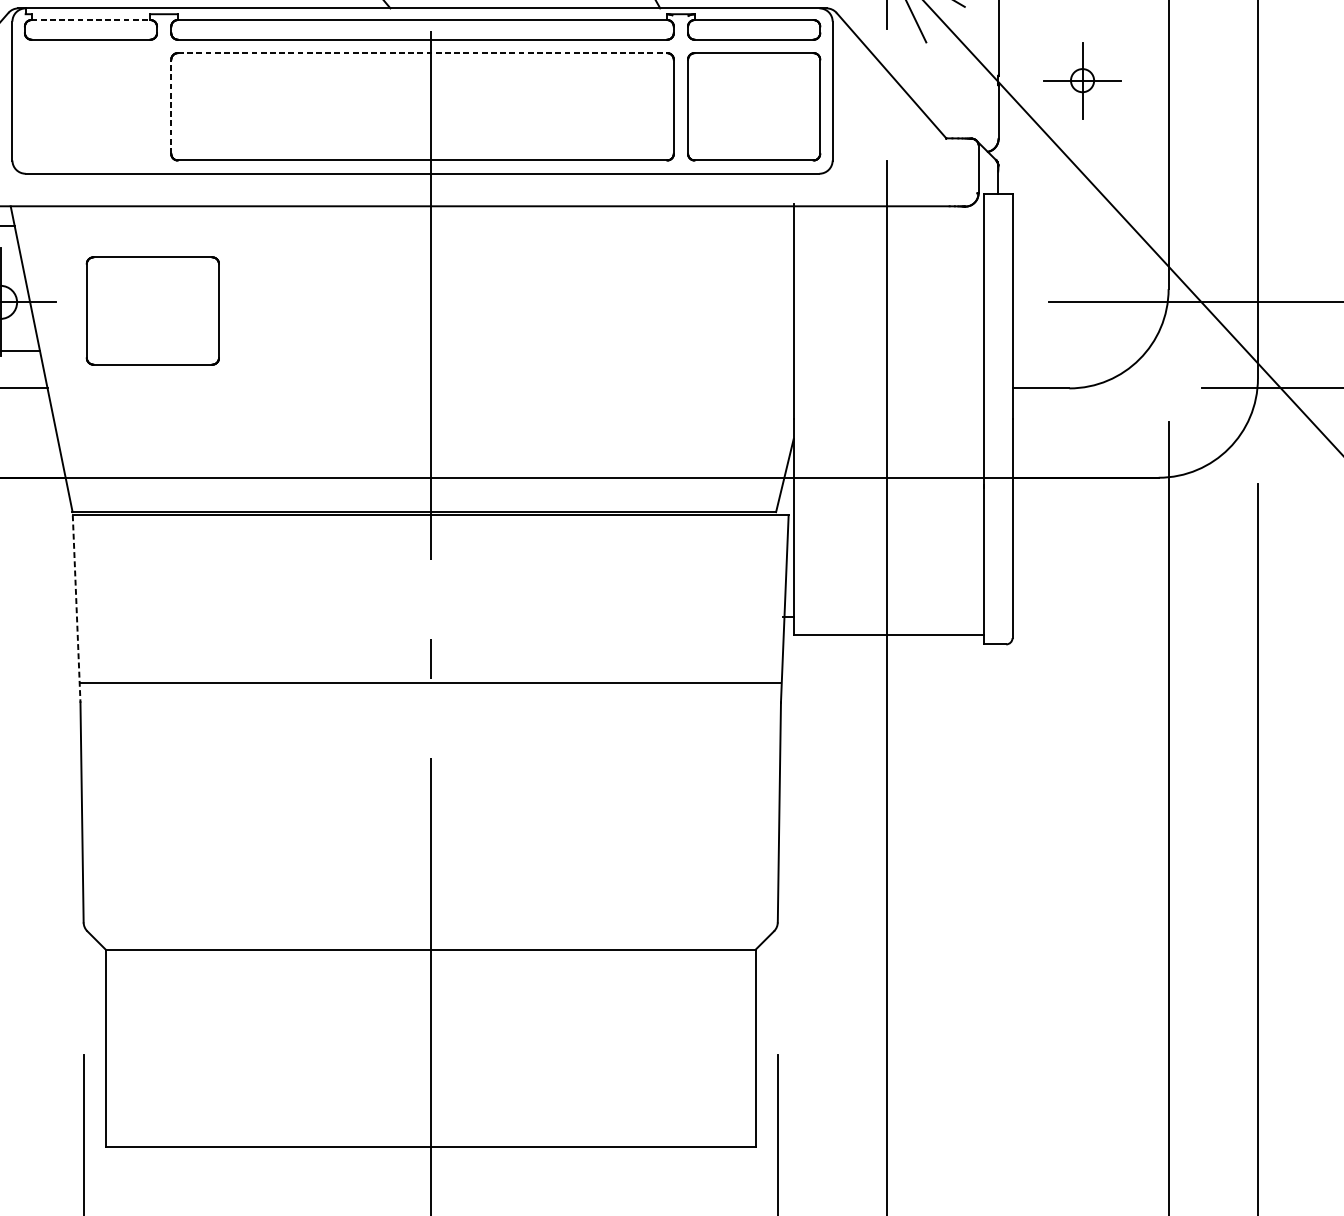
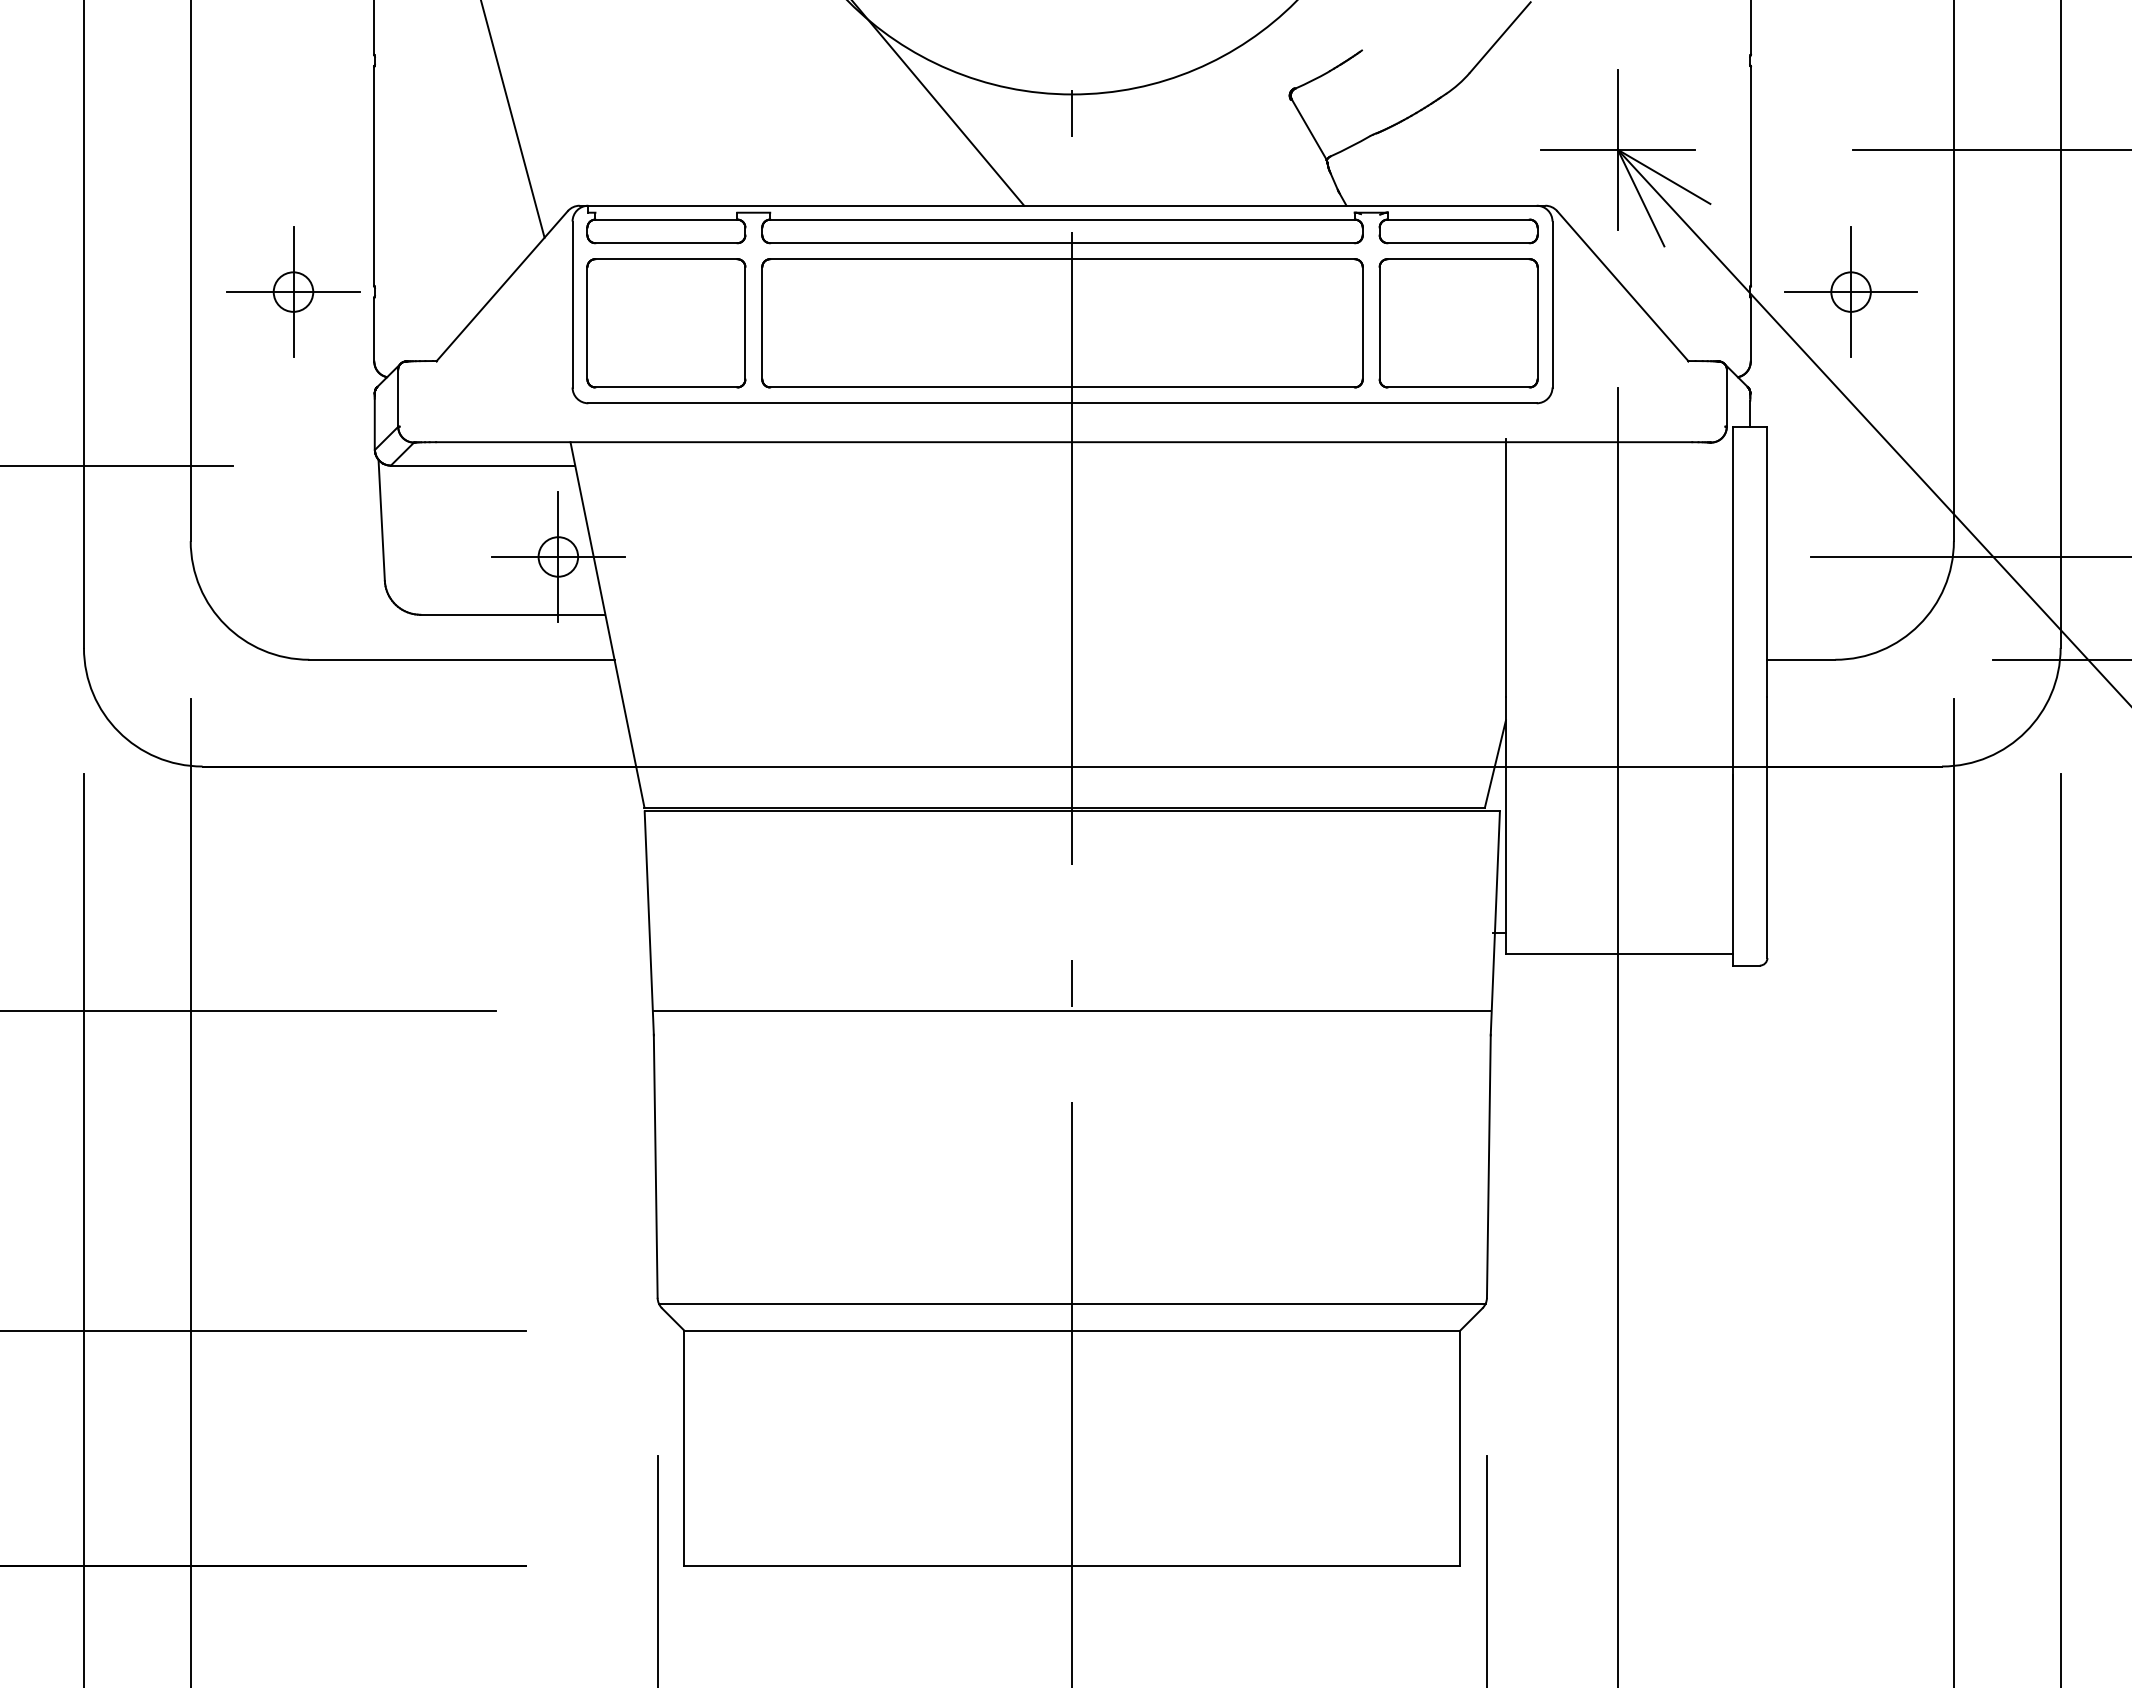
line: (91, 19) -> (666, 219), dashed -> solid
line: (423, 53) -> (1063, 259), dashed -> solid
part: (1082, 80) -> (1850, 291), size x1.43
line: (171, 106) -> (762, 322), dashed -> solid
part: (153, 311) -> (666, 323), moved
line: (76, 609) -> (649, 923), dashed -> solid
line: (430, 928) -> (1072, 1304), added

